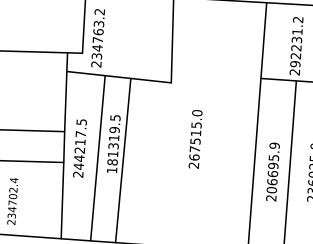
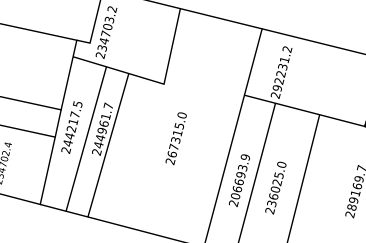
text: (98, 31) -> (107, 26), 234763.2 -> 234703.2
text: (194, 140) -> (175, 139), 267515.0 -> 267315.0
text: (113, 143) -> (102, 128), 181319.5 -> 244961.7
text: (273, 157) -> (242, 167), 206695.9 -> 206693.9

